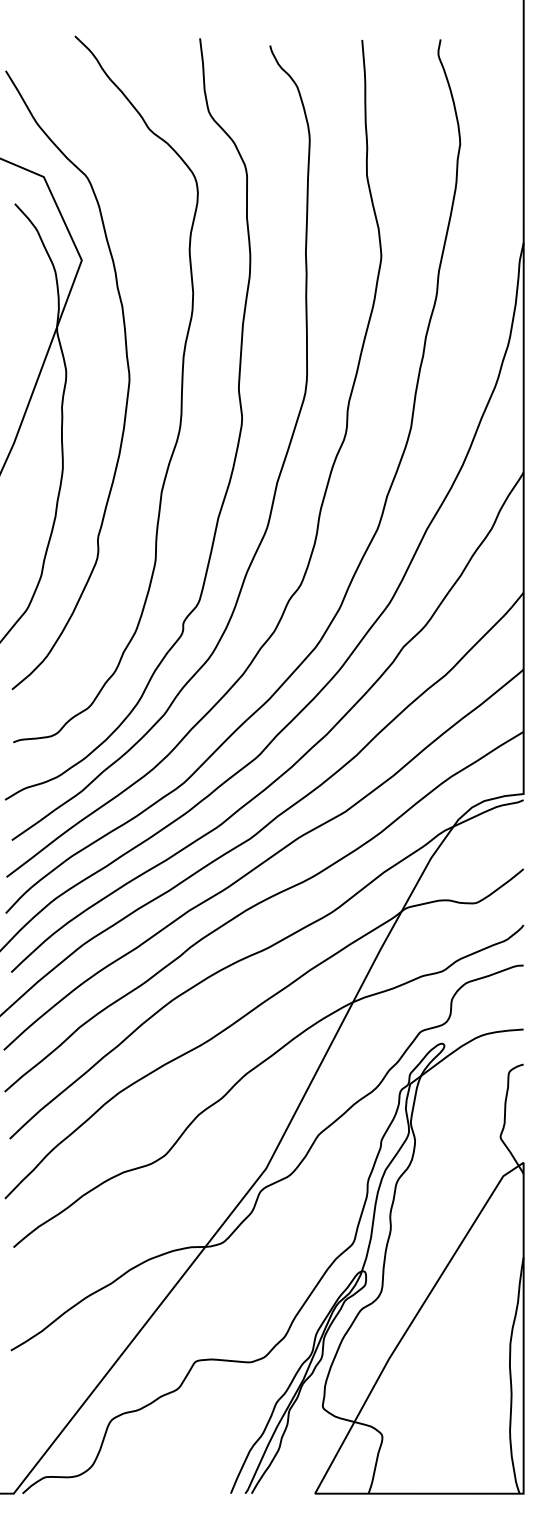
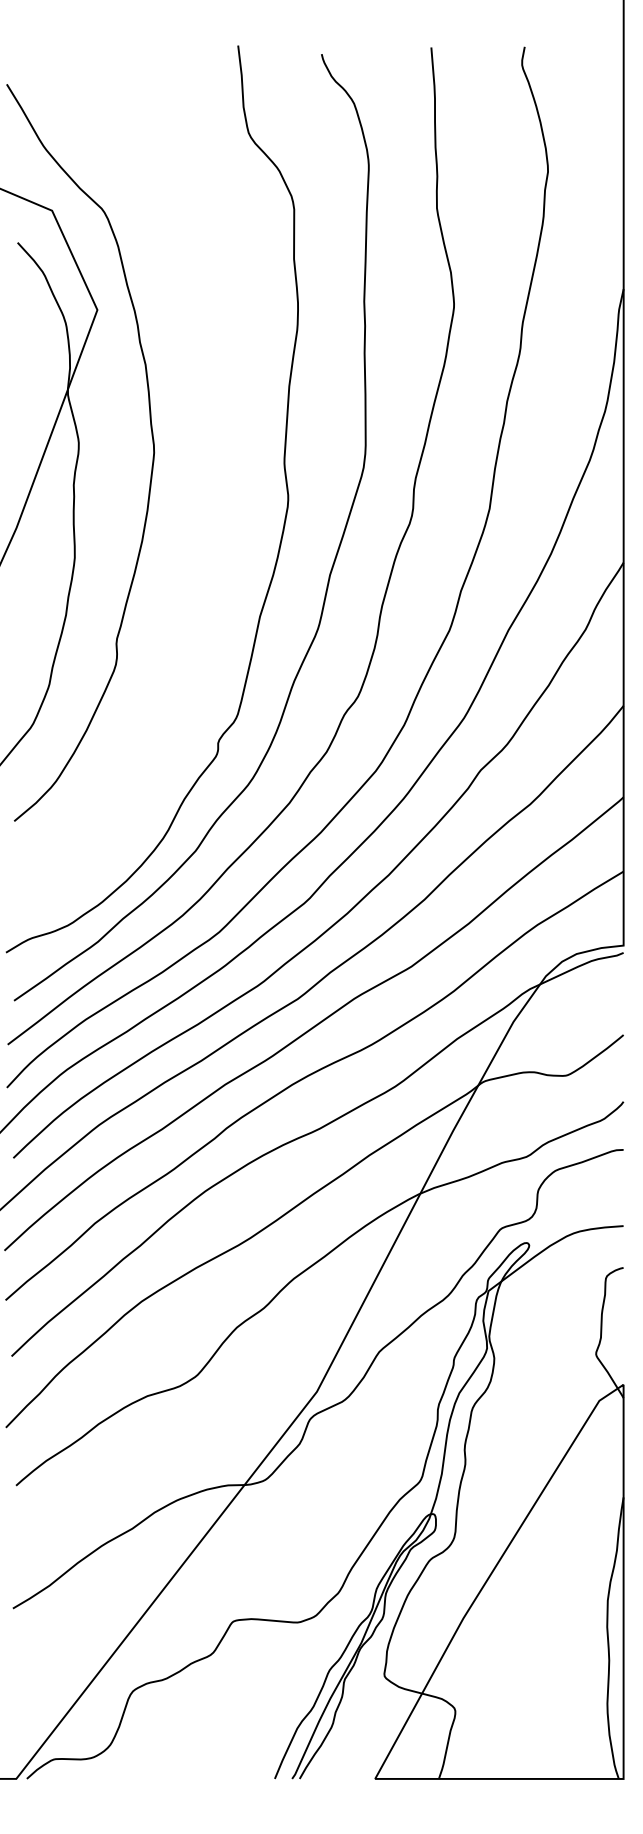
curve: (181, 389) -> (215, 463), removed

